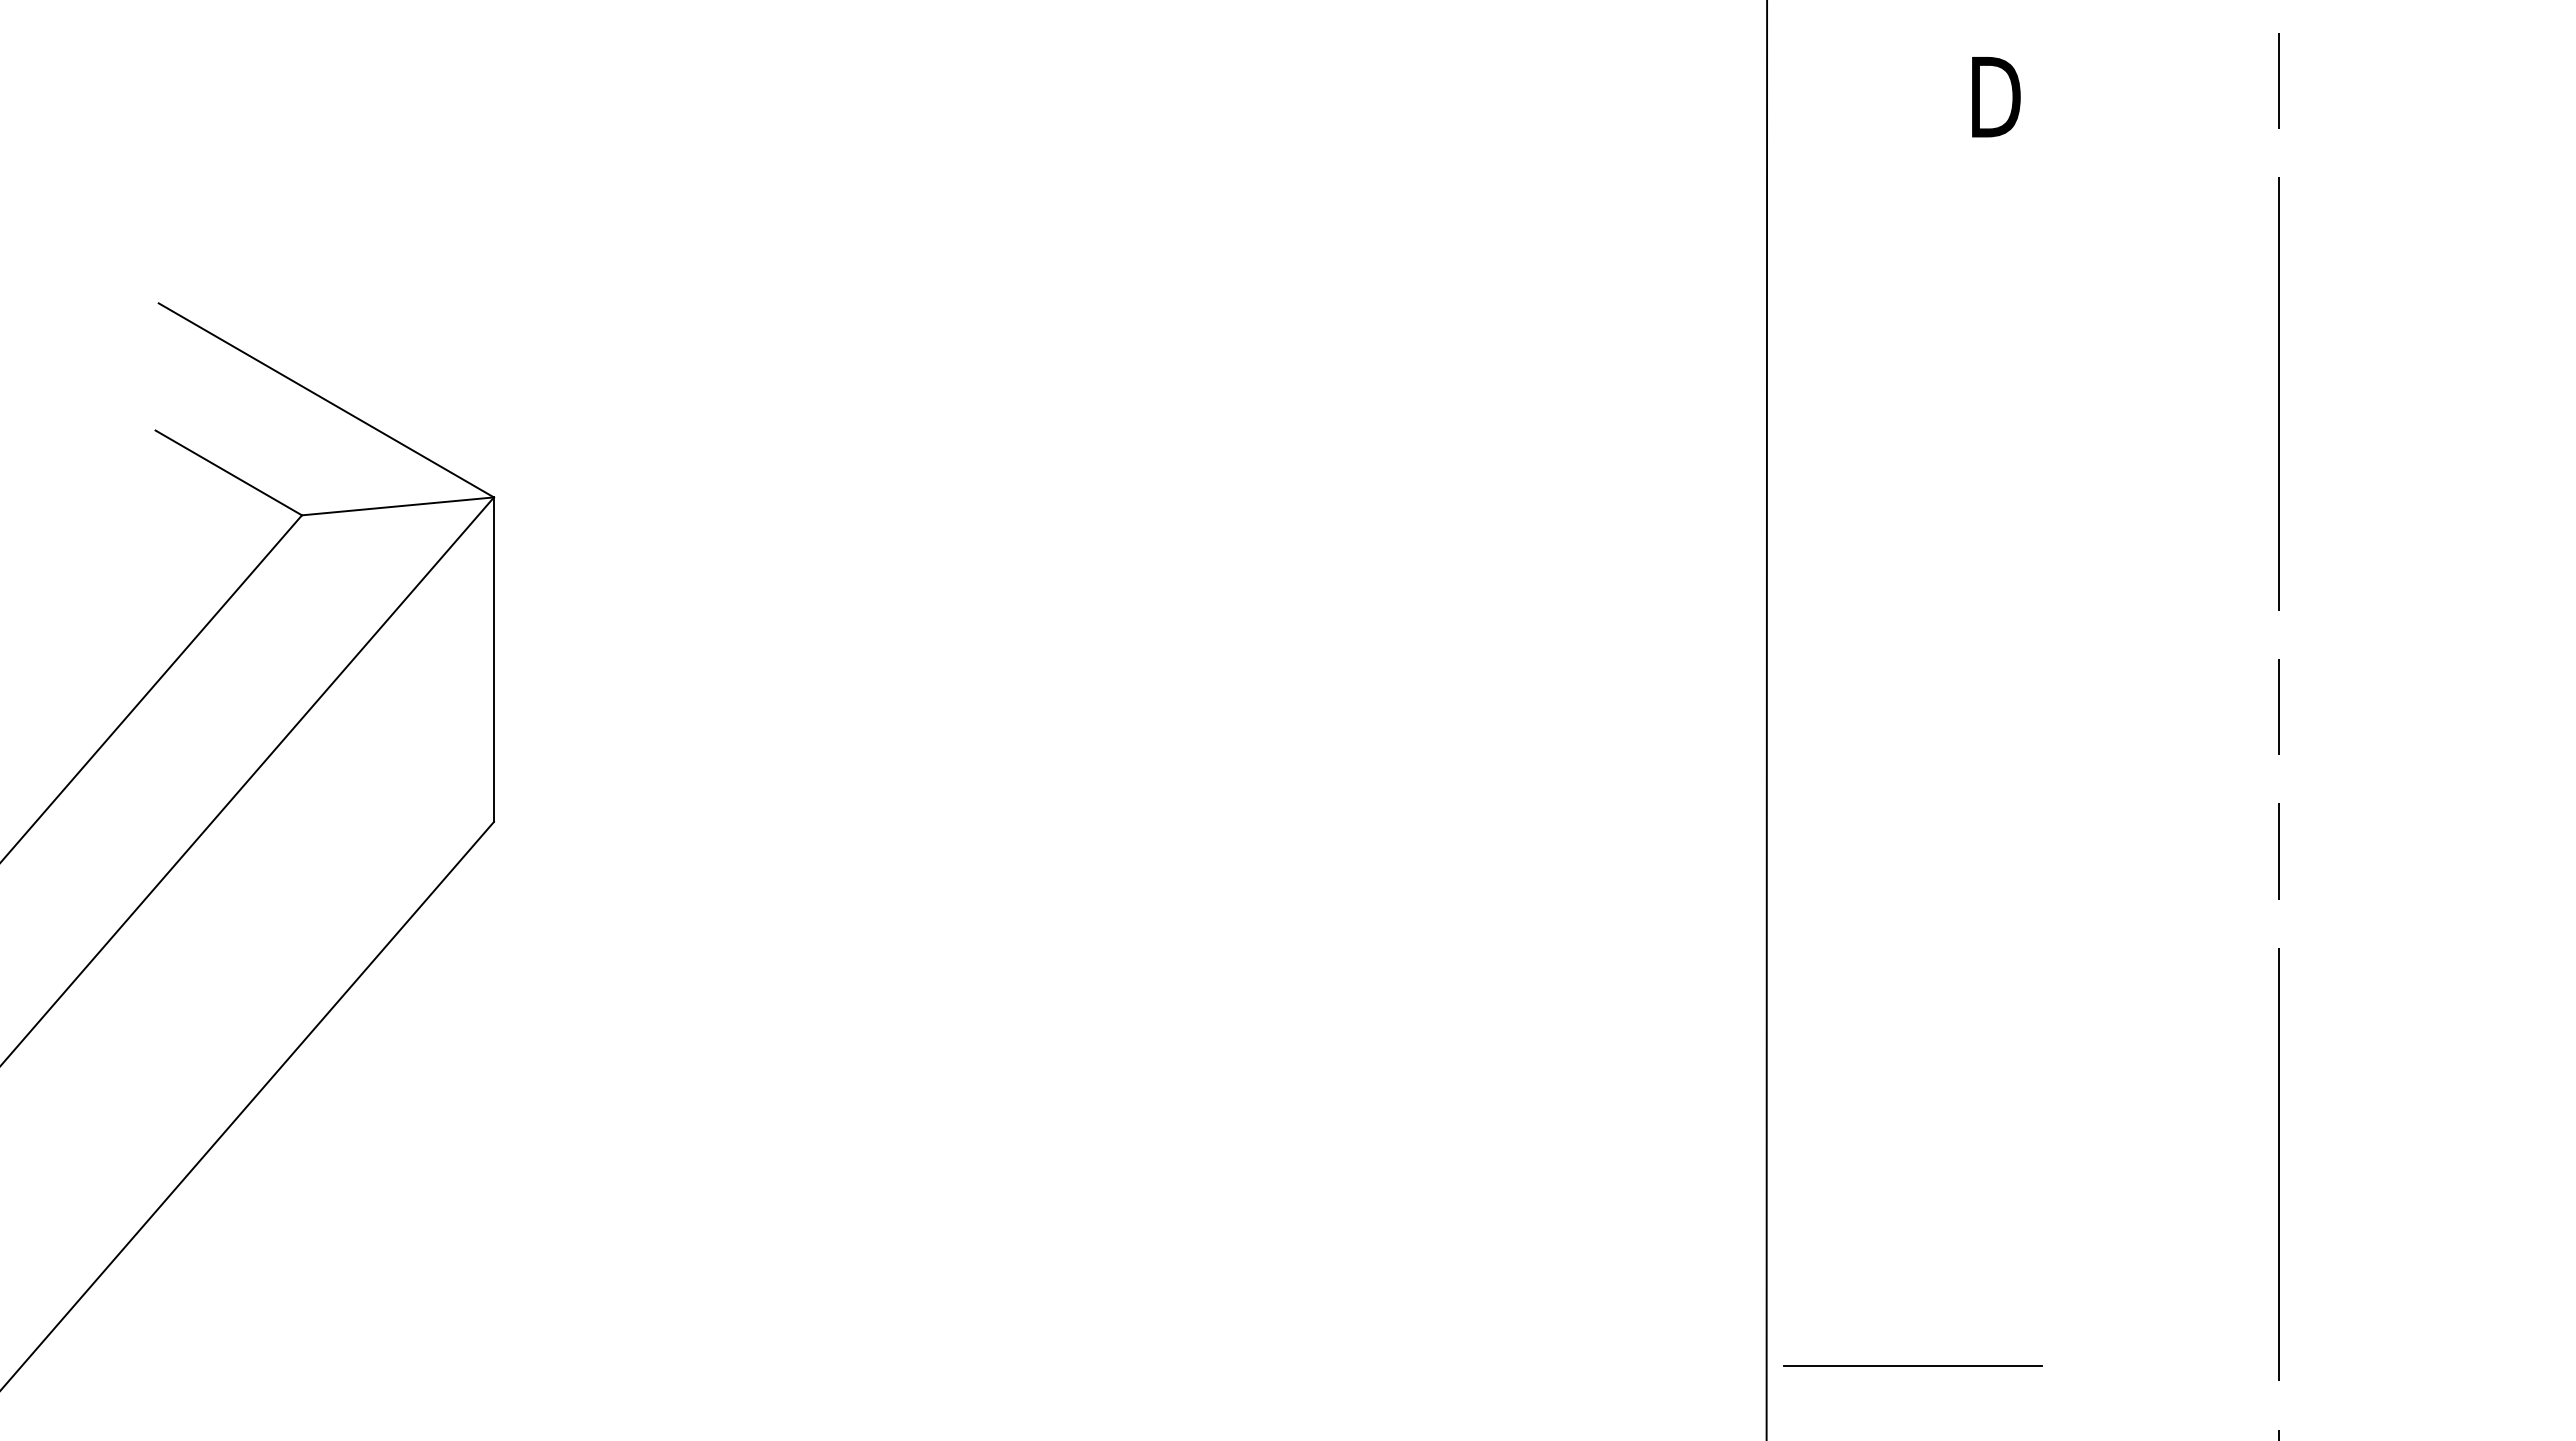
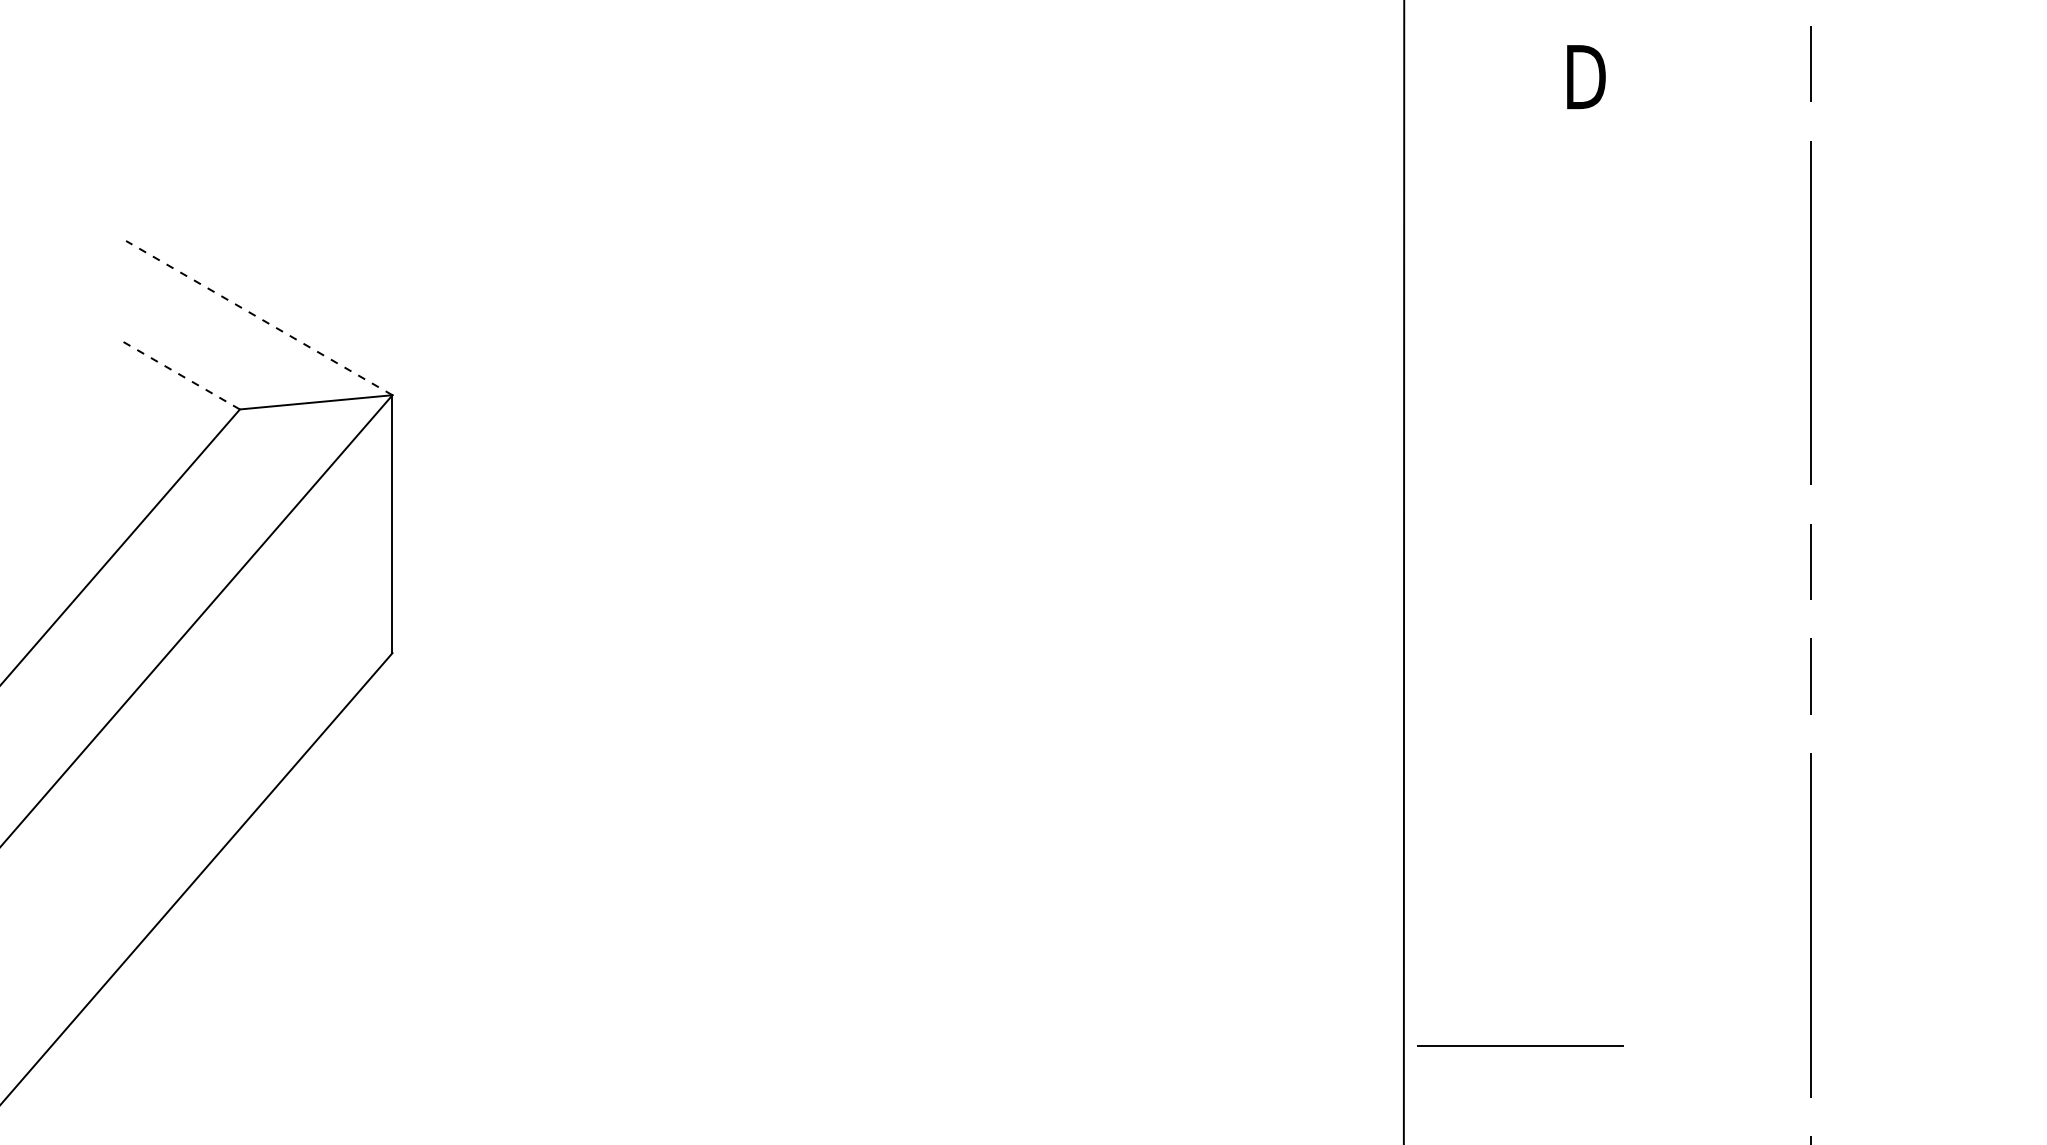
line: (326, 400) -> (259, 318), solid -> dashed
line: (228, 472) -> (181, 375), solid -> dashed
line: (1912, 1365) -> (1519, 1046), moved

